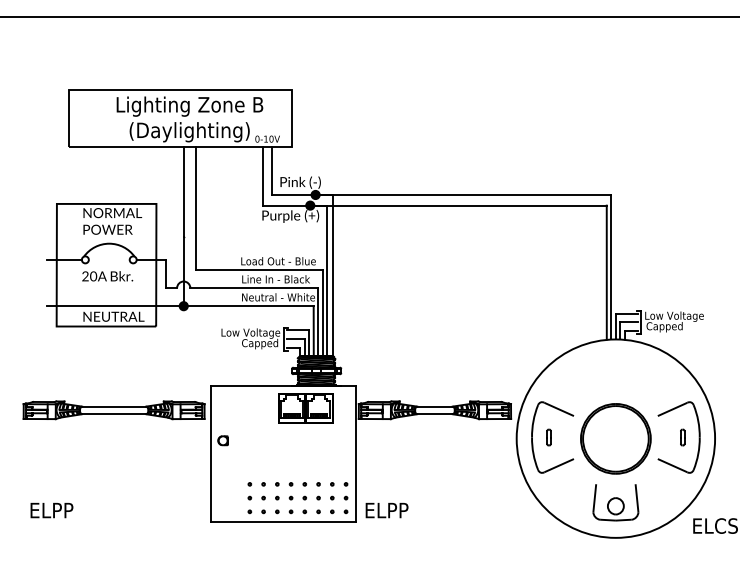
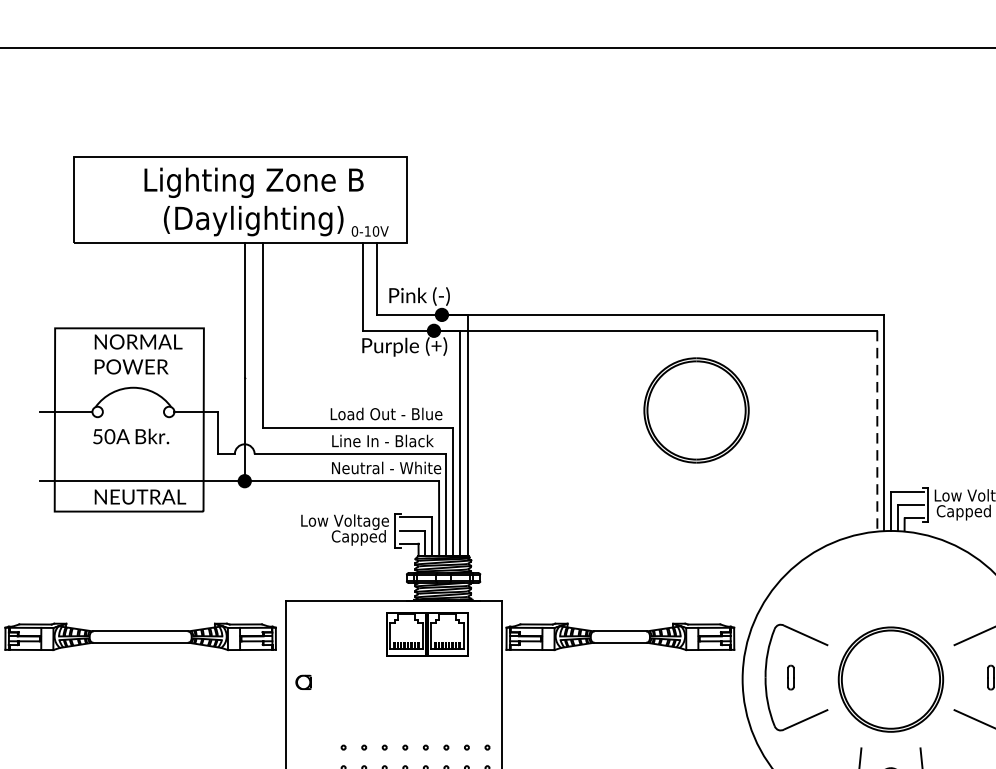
part: (485, 258) -> (695, 409), added
line: (606, 272) -> (876, 430), solid -> dashed
text: (85, 276) -> (97, 436), 20A -> 50A

